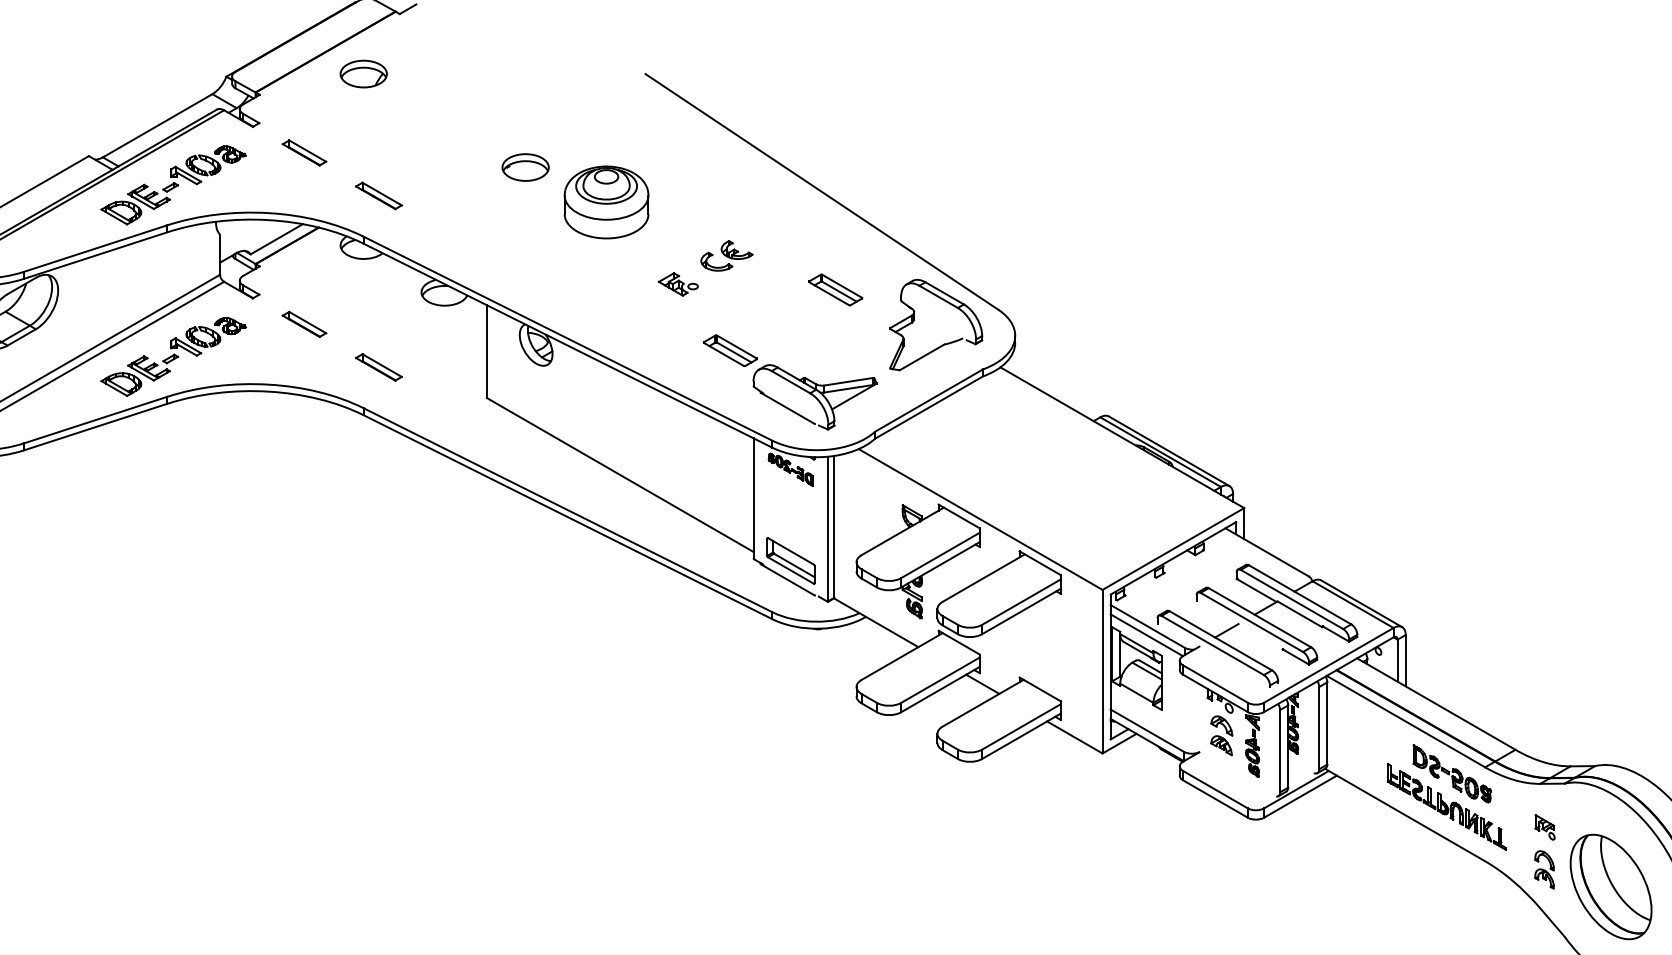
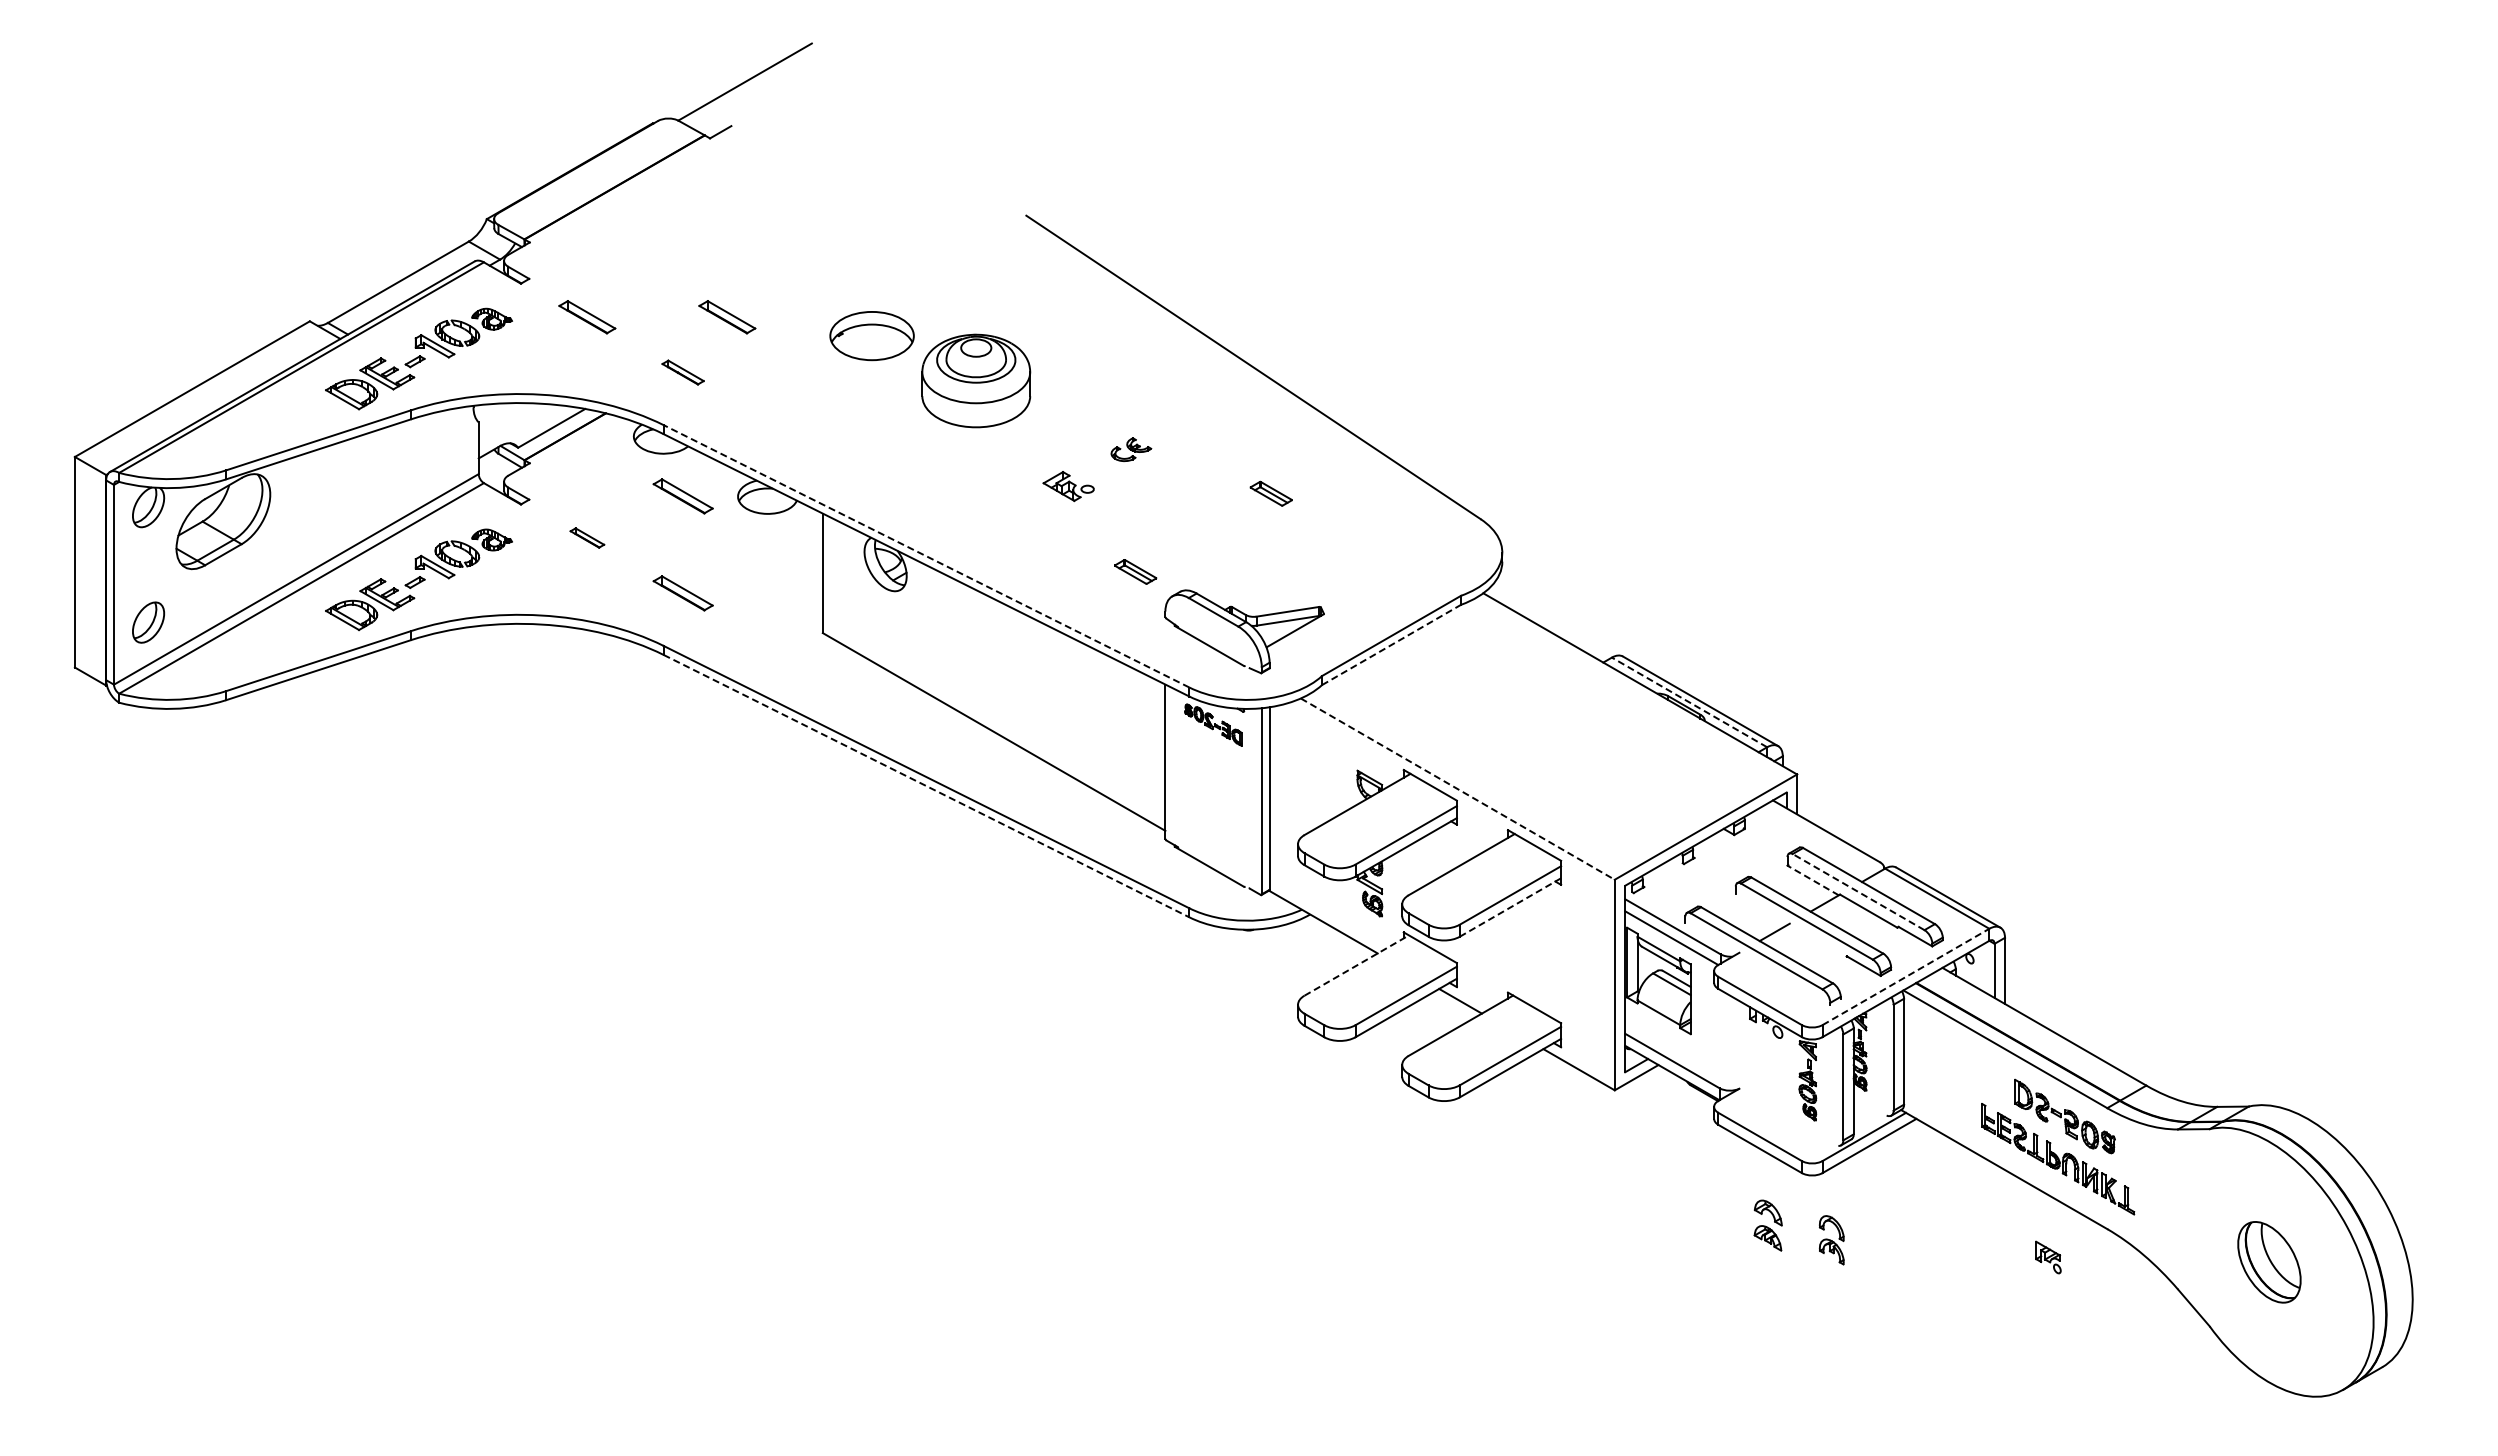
part: (363, 73) -> (663, 215), removed
part: (413, 153) -> (727, 317), added
part: (525, 167) -> (871, 335), size x1.4
part: (378, 195) -> (682, 372), size x0.7
part: (727, 255) -> (1131, 449), size x0.6
part: (835, 289) -> (1271, 493), size x0.6
part: (378, 292) -> (682, 496), added
part: (304, 324) -> (587, 537), size x0.6
line: (567, 338) -> (926, 556), solid -> dashed
part: (944, 343) -> (1411, 562), removed
part: (730, 350) -> (1135, 571), size x0.6
line: (929, 407) -> (1391, 644), solid -> dashed
line: (1160, 452) -> (1689, 702), solid -> dashed
line: (567, 517) -> (926, 786), solid -> dashed
line: (981, 519) -> (1458, 789), solid -> dashed
part: (790, 560) -> (1213, 842), removed
line: (1256, 590) -> (1813, 880), solid -> dashed
line: (1291, 599) -> (1858, 891), solid -> dashed
line: (1021, 611) -> (1510, 907), solid -> dashed
line: (902, 656) -> (1357, 965), solid -> dashed
line: (1329, 665) -> (1906, 976), solid -> dashed
part: (1221, 735) -> (1767, 1225), moved
part: (1545, 827) -> (2048, 1257), moved
part: (1544, 870) -> (1831, 1240), moved
part: (1611, 887) -> (2269, 1262), size x0.6

